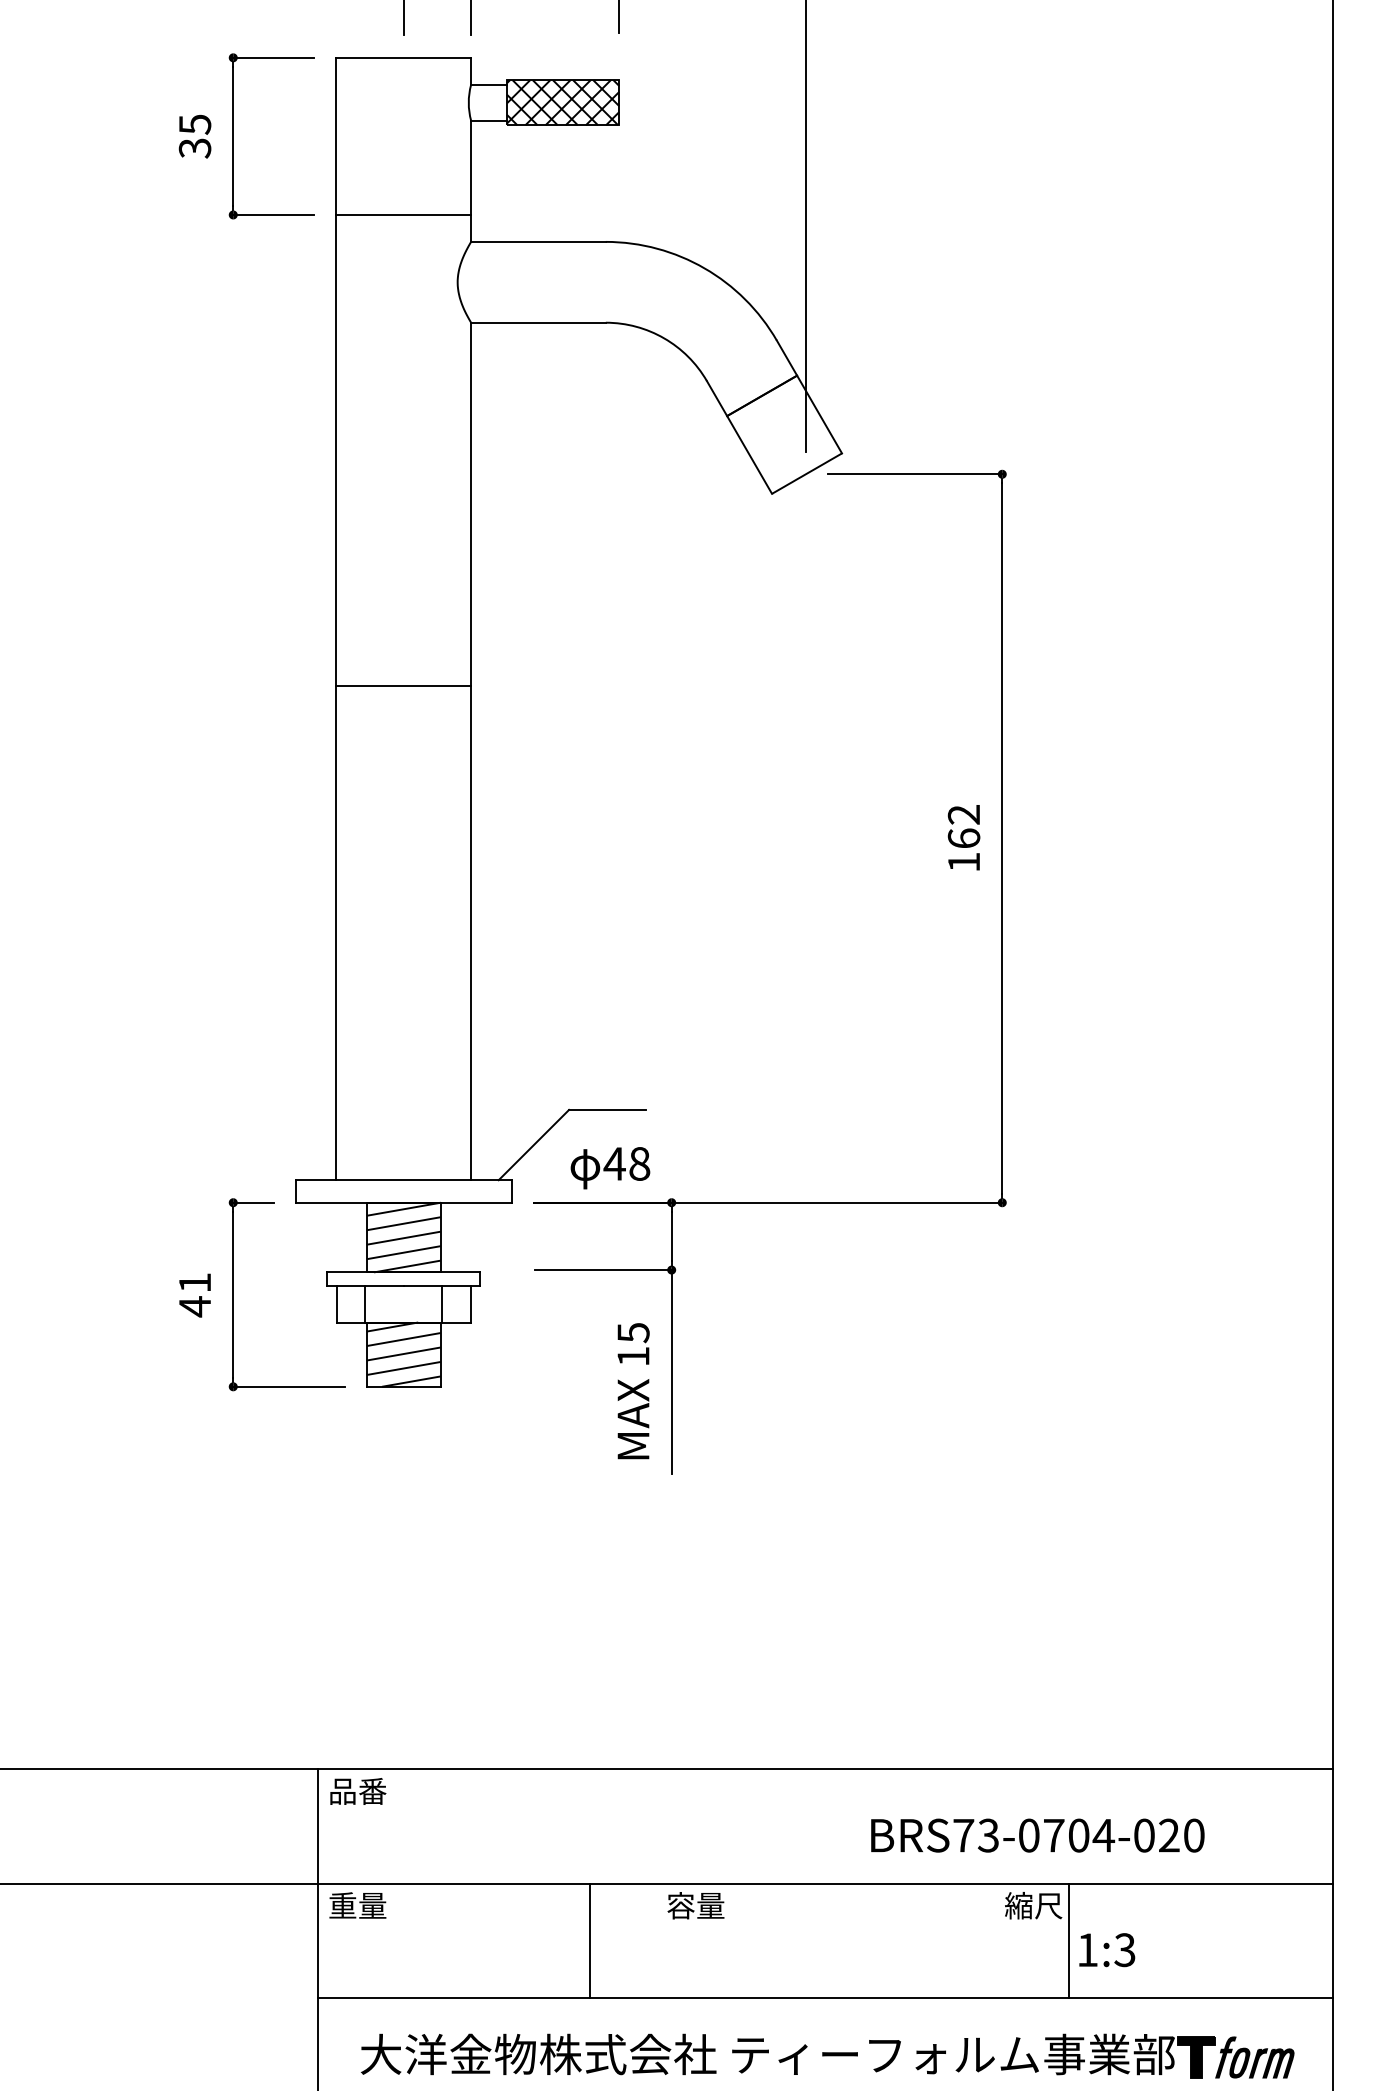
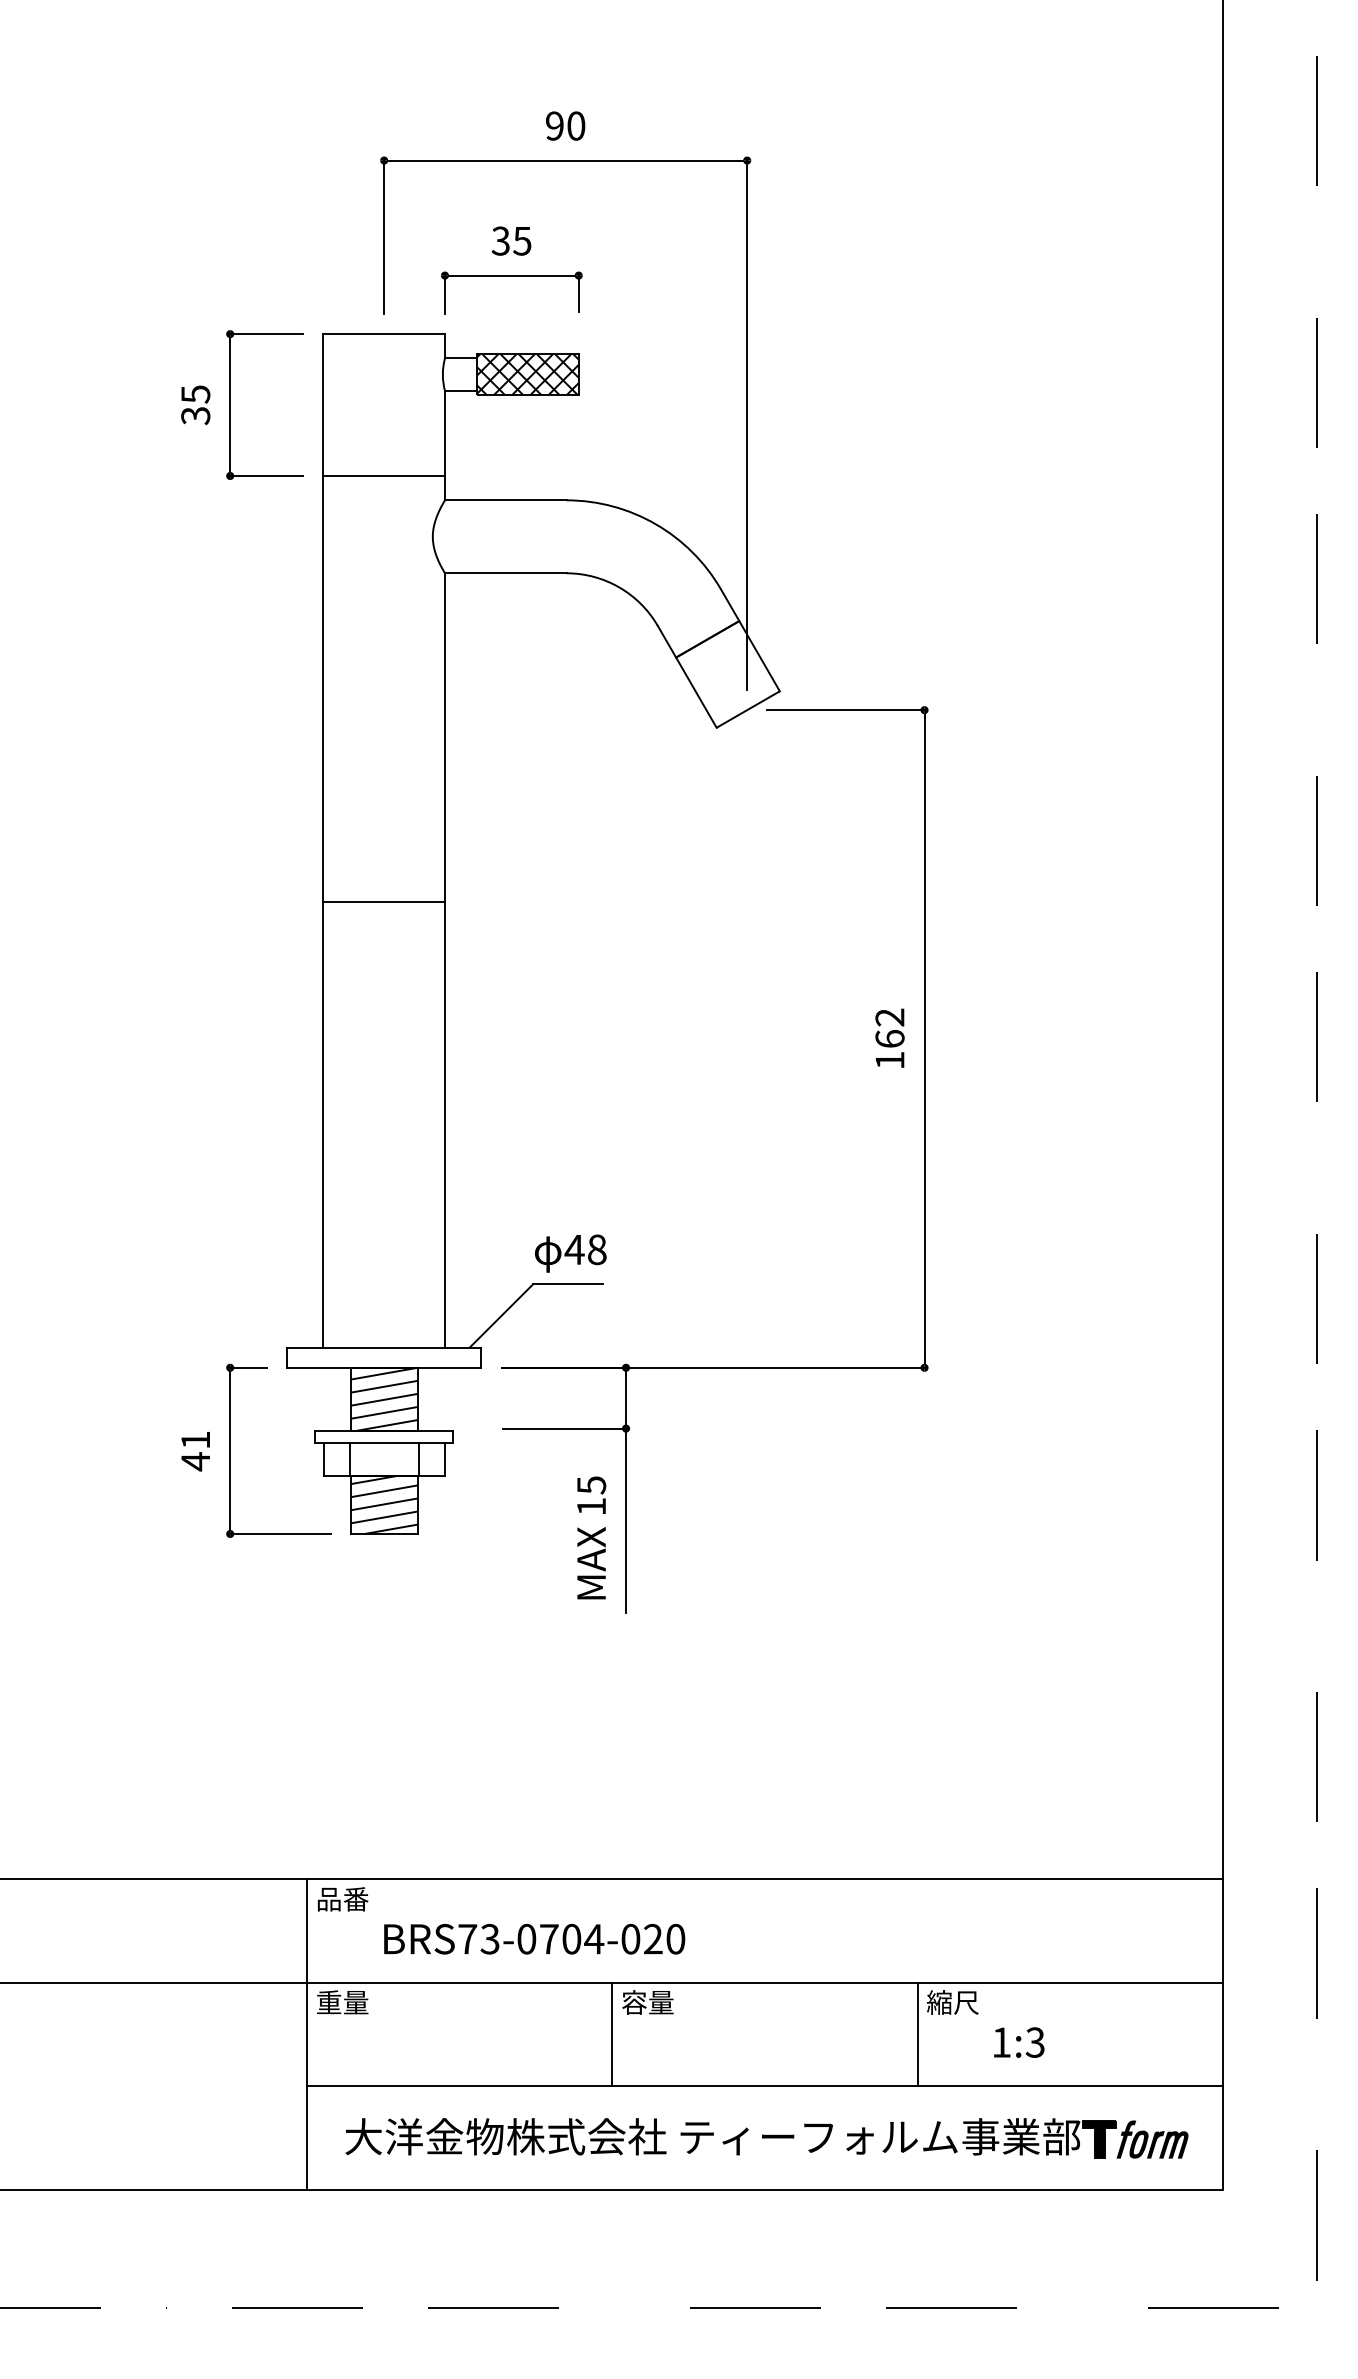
text: (610, 1168) -> (570, 1253), moved
text: (1037, 1835) -> (534, 1939), moved
line: (590, 1941) -> (612, 2034), moved
line: (1068, 1941) -> (917, 2034), moved

